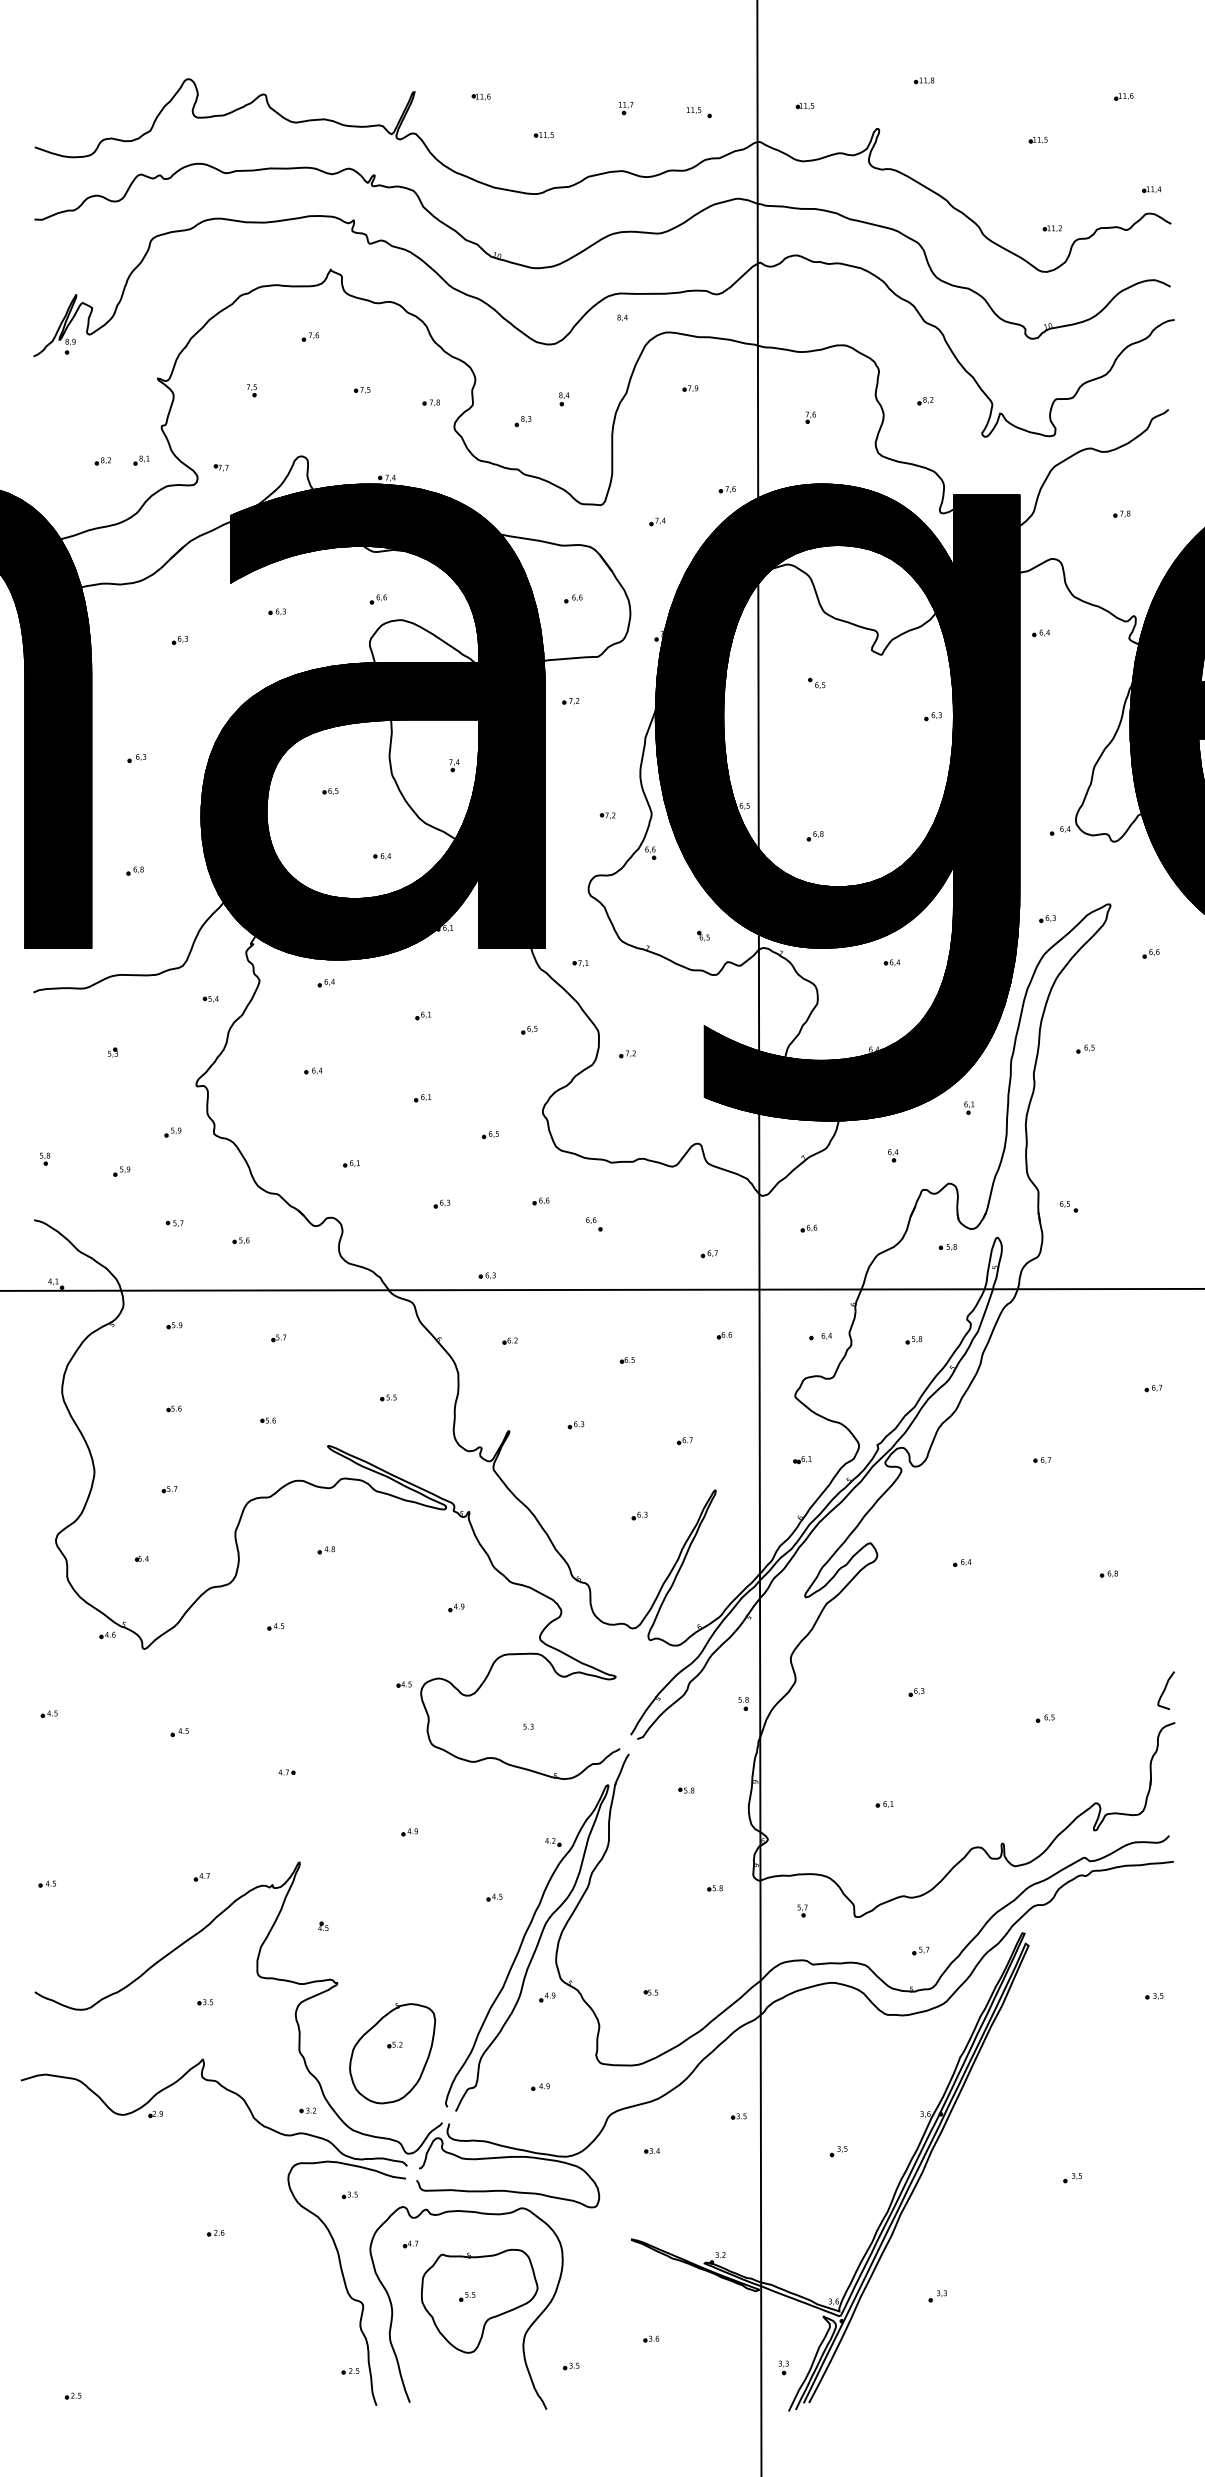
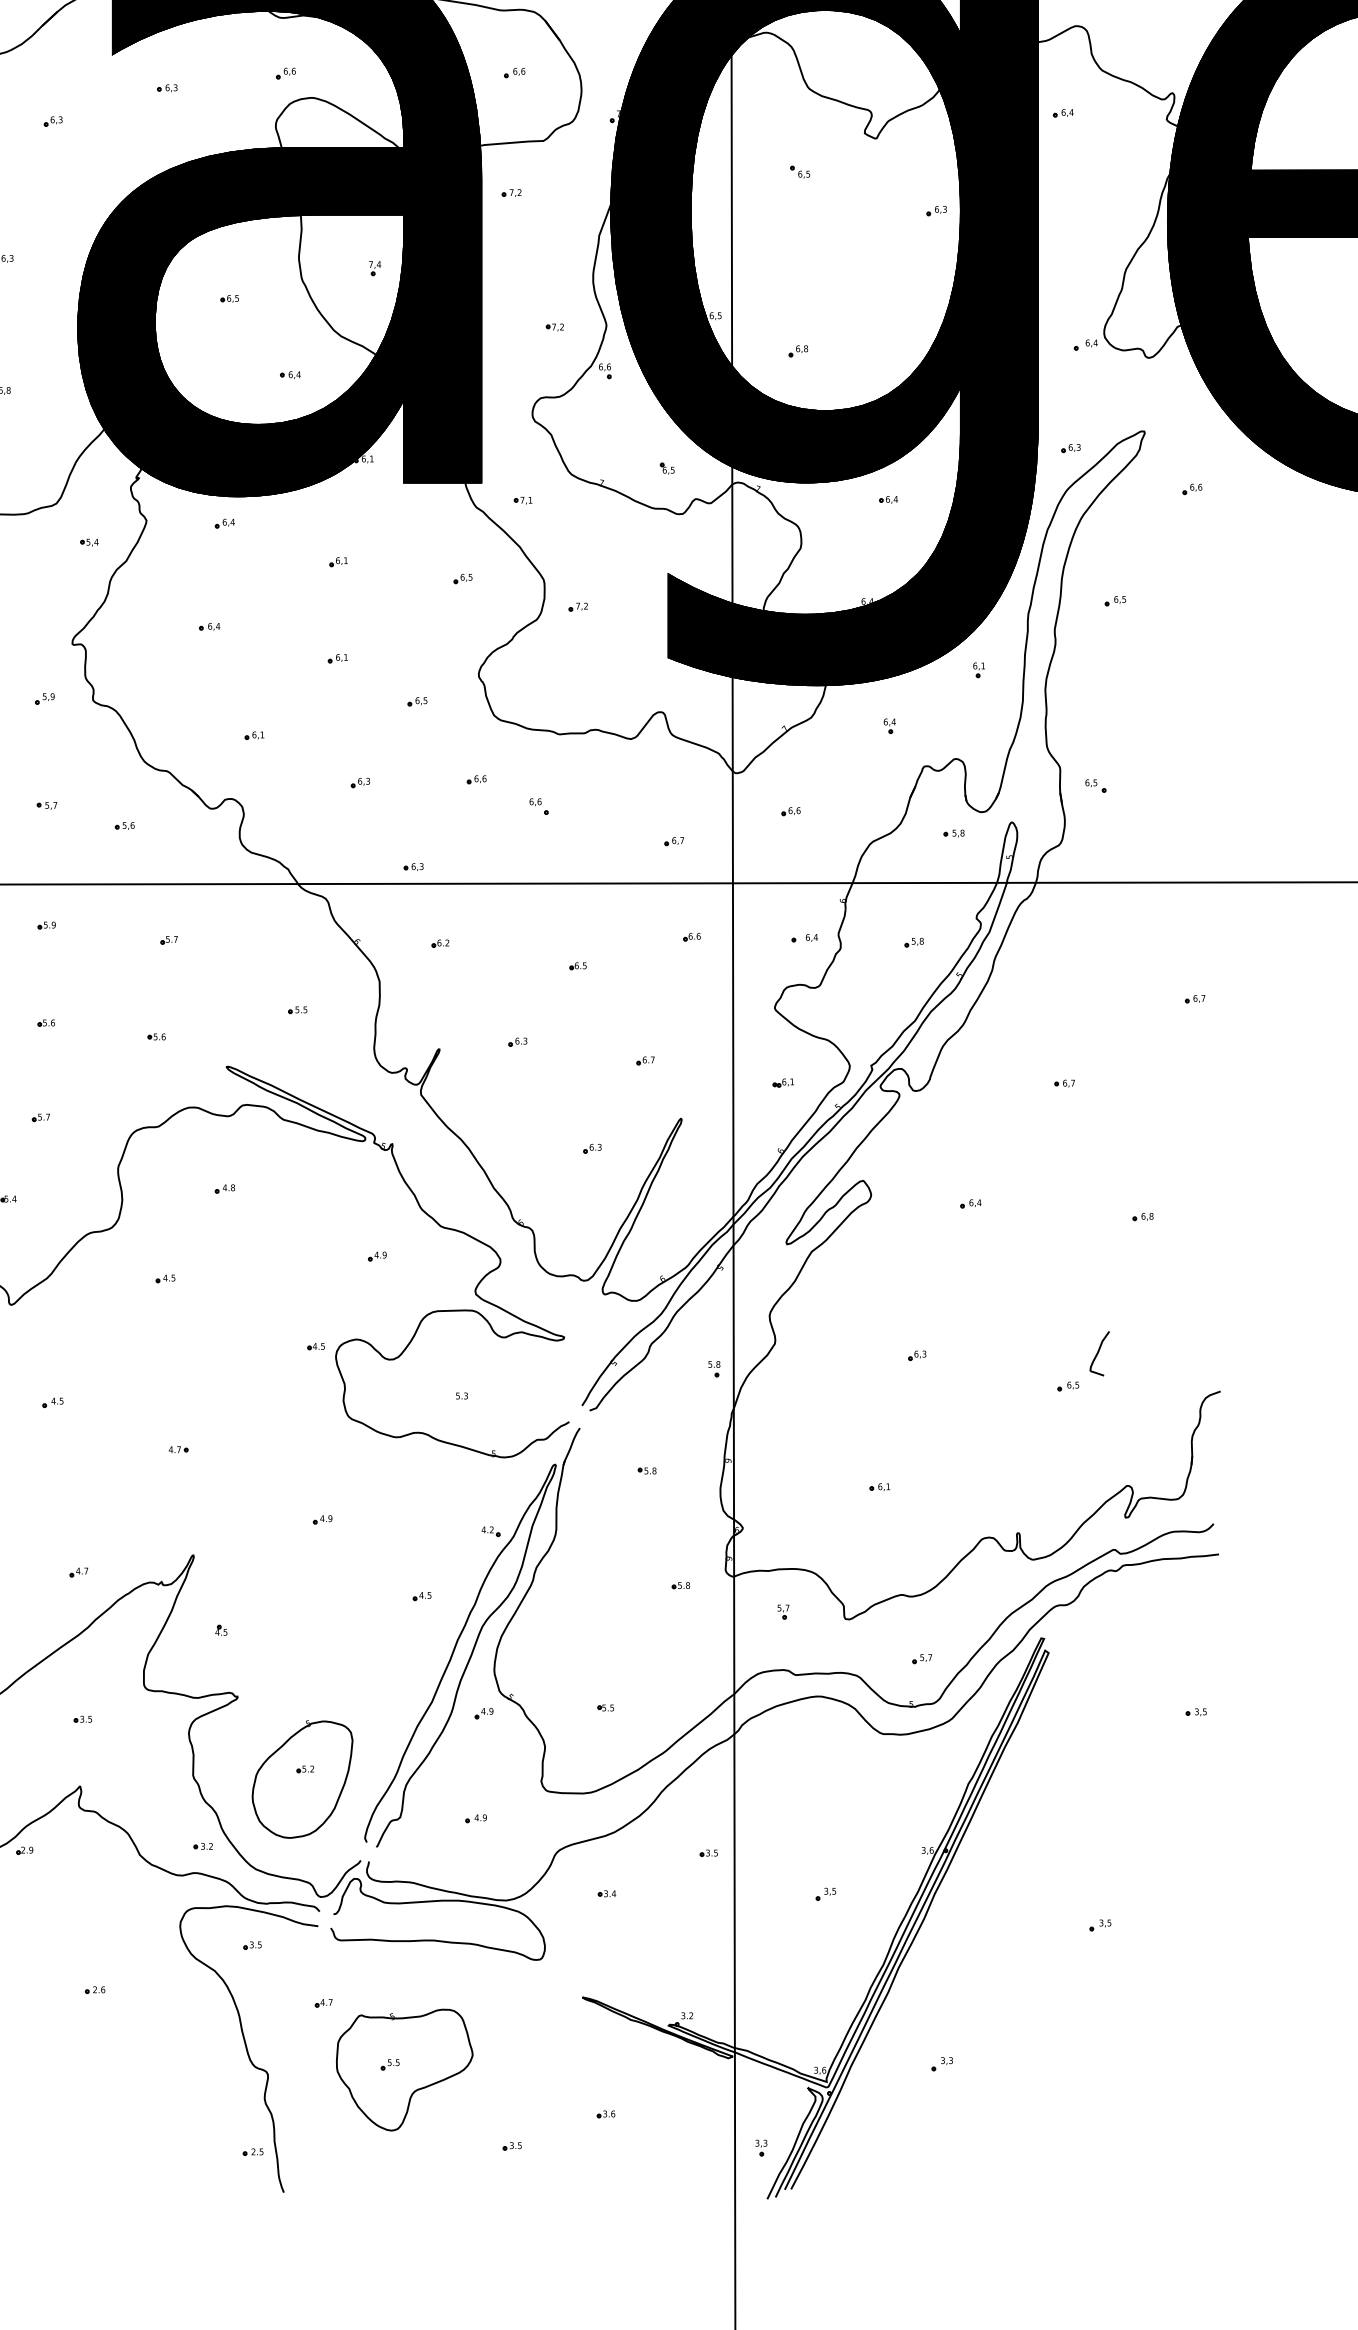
curve: (1165, 1690) -> (1098, 1353), moved
curve: (524, 2333) -> (457, 2107), removed

